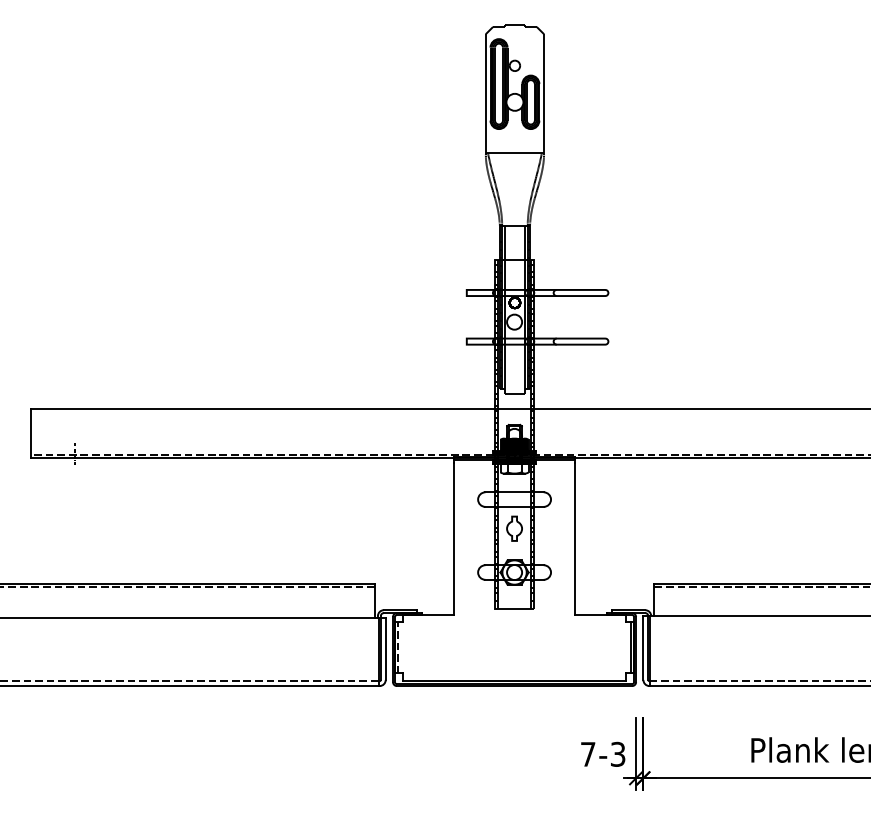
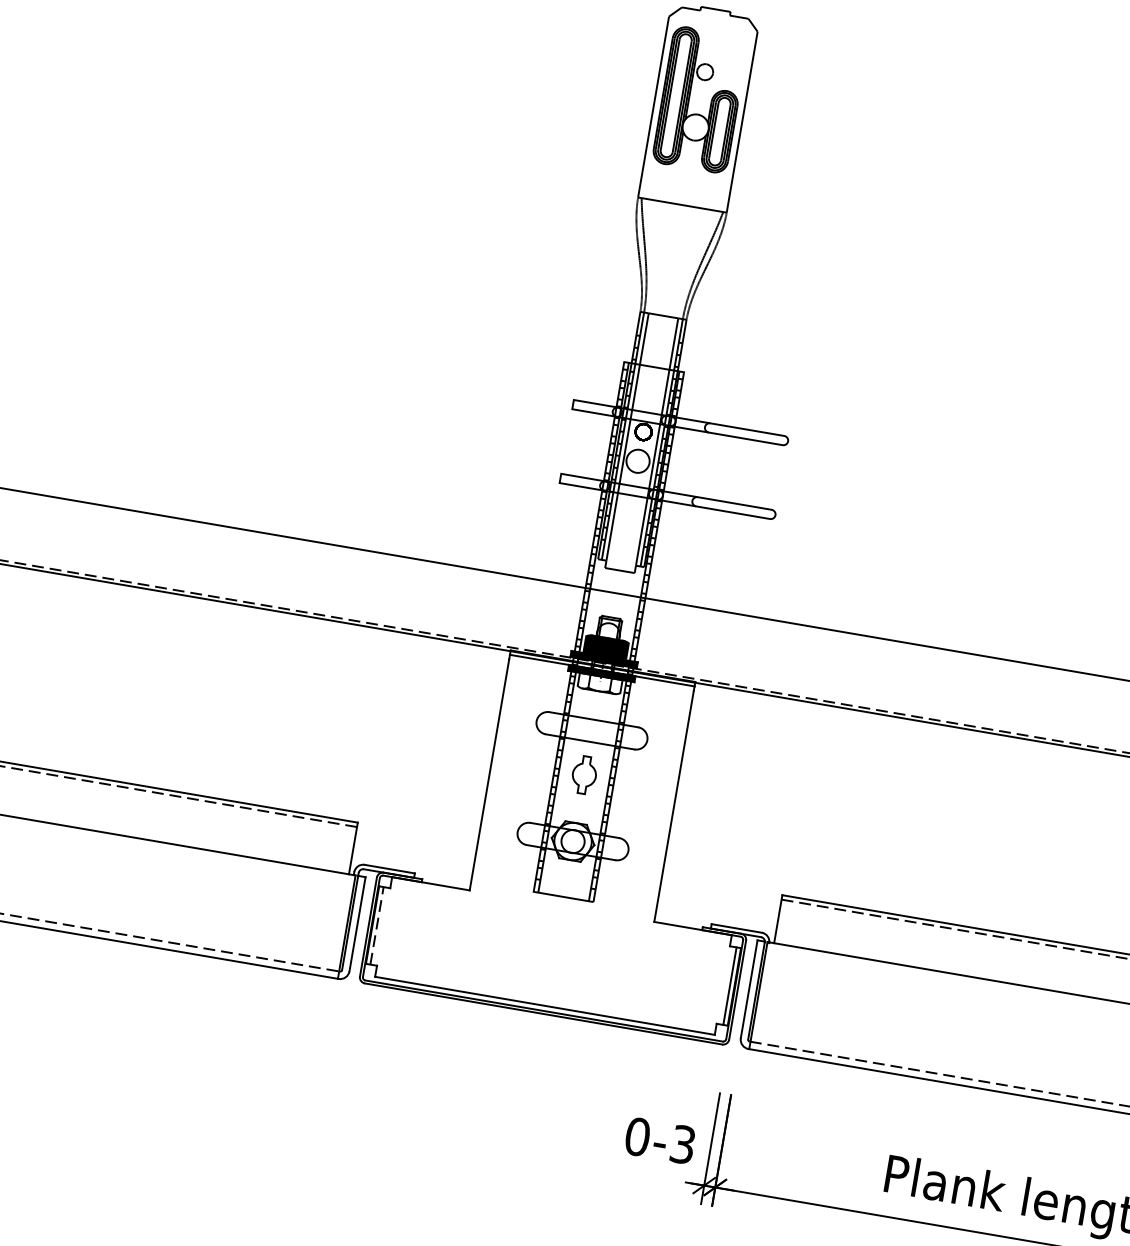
text: (587, 753) -> (636, 1135), 7-3 -> 0-3

